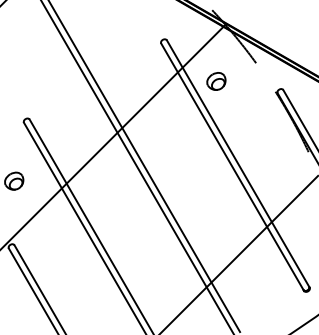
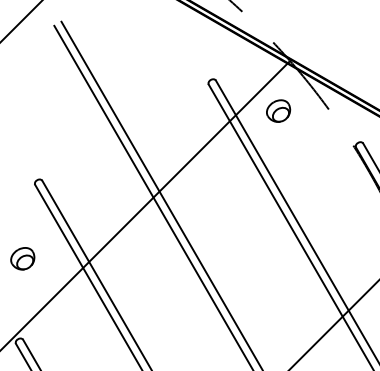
part: (216, 81) -> (278, 111), moved

